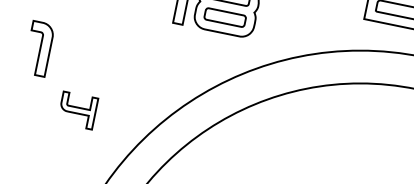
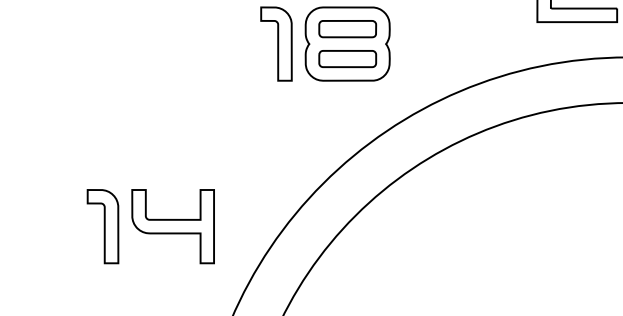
part: (38, 48) -> (102, 226), moved
part: (77, 110) -> (172, 226), size x1.67

